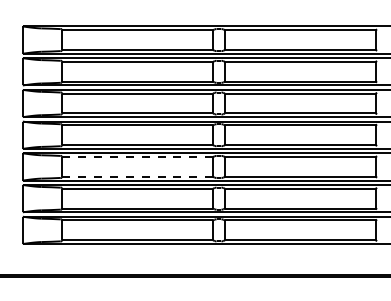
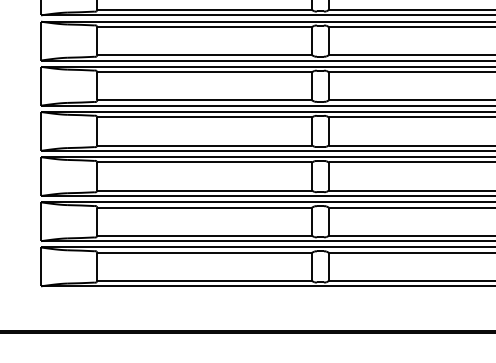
line: (138, 157) -> (205, 163), dashed -> solid
line: (138, 176) -> (205, 190), dashed -> solid

